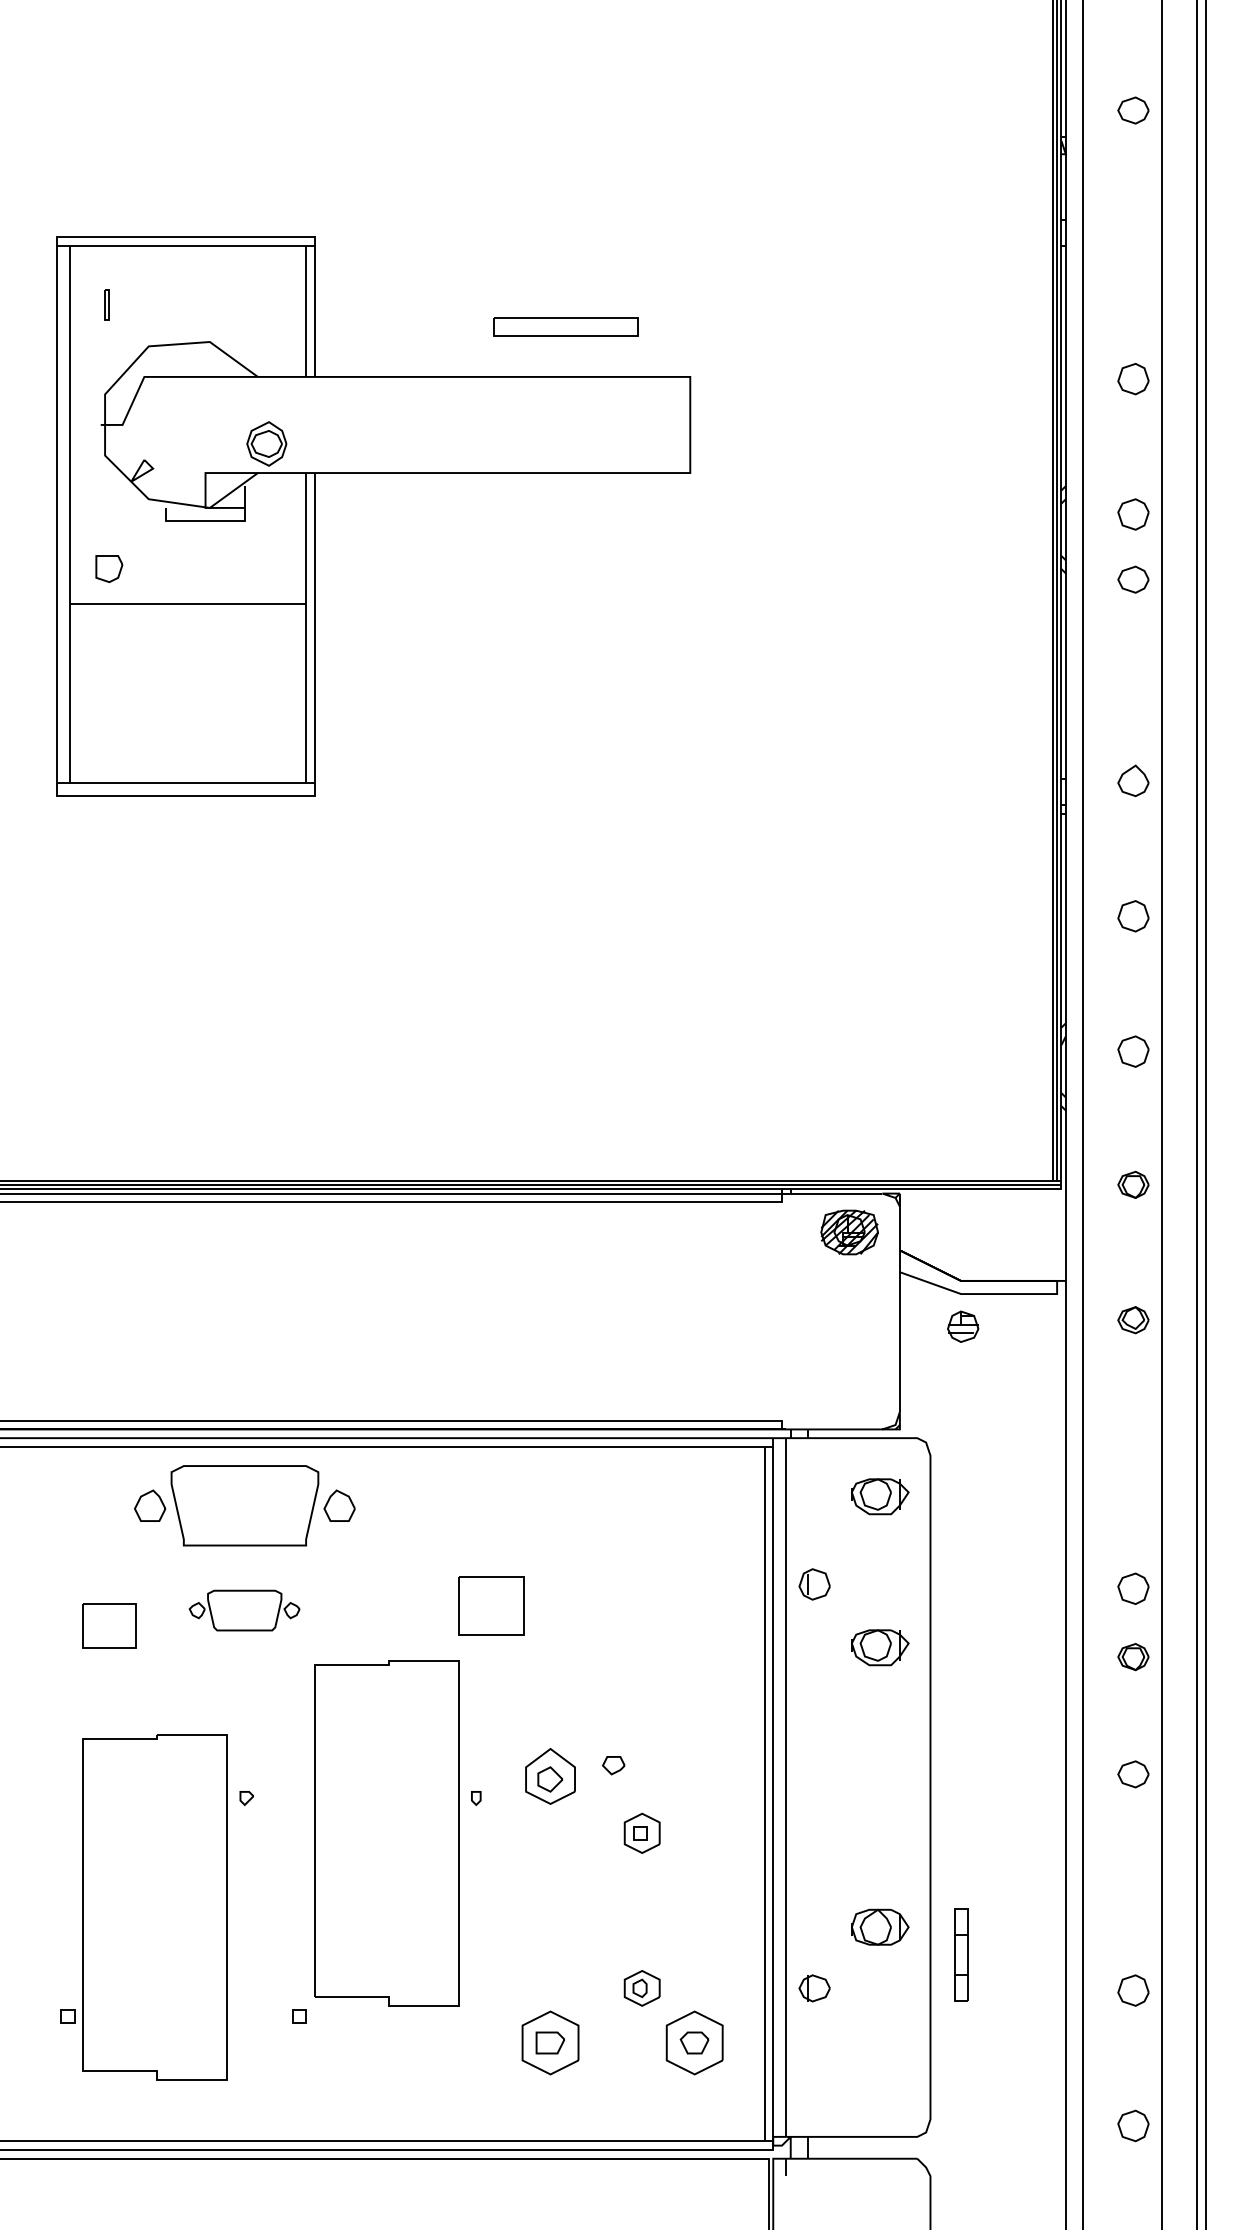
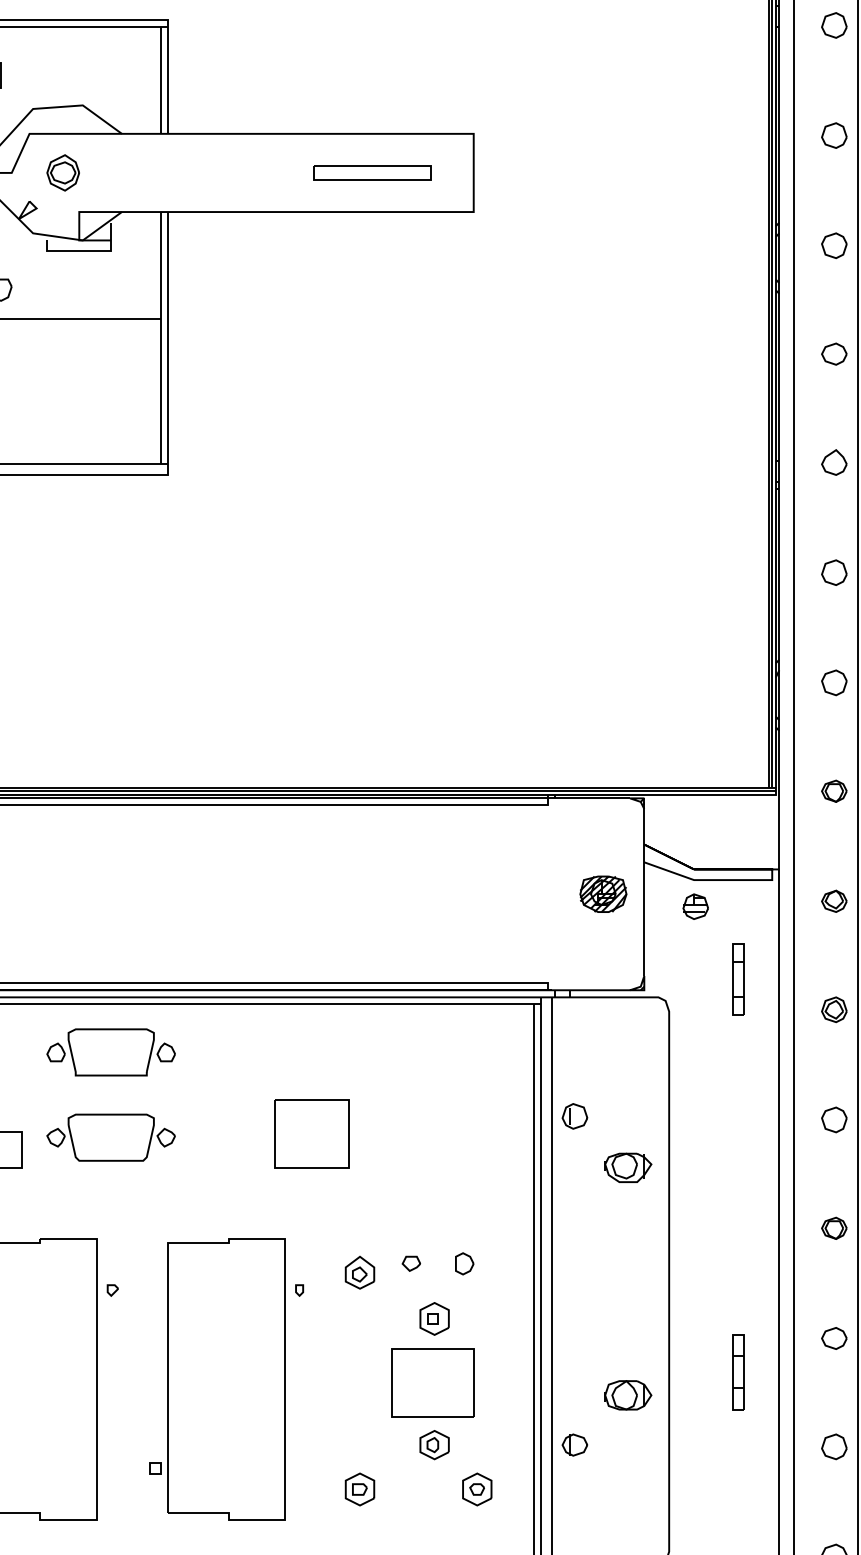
part: (1133, 243) -> (834, 25), added
part: (565, 326) -> (372, 172), moved
part: (266, 443) -> (62, 172), moved
part: (1133, 579) -> (834, 354), moved
part: (849, 1232) -> (603, 894), moved
part: (1015, 1416) -> (738, 979), added
part: (1133, 1453) -> (834, 1009), added
part: (880, 1496) -> (628, 1044), removed
part: (244, 1505) -> (111, 1052), size x0.71
part: (491, 1606) -> (311, 1134), size x1.43
part: (244, 1610) -> (111, 1137), size x1.43
part: (1133, 1657) -> (834, 1228), moved
part: (678, 1765) -> (464, 1263), added
part: (1133, 1774) -> (834, 1338), moved
part: (550, 1776) -> (359, 1272), size x0.71
part: (386, 1833) -> (226, 1379), moved
part: (639, 1911) -> (432, 1382), added
part: (961, 1954) -> (738, 1371), moved
part: (550, 2042) -> (359, 1489), size x0.62
part: (694, 2042) -> (477, 1489), size x0.62

